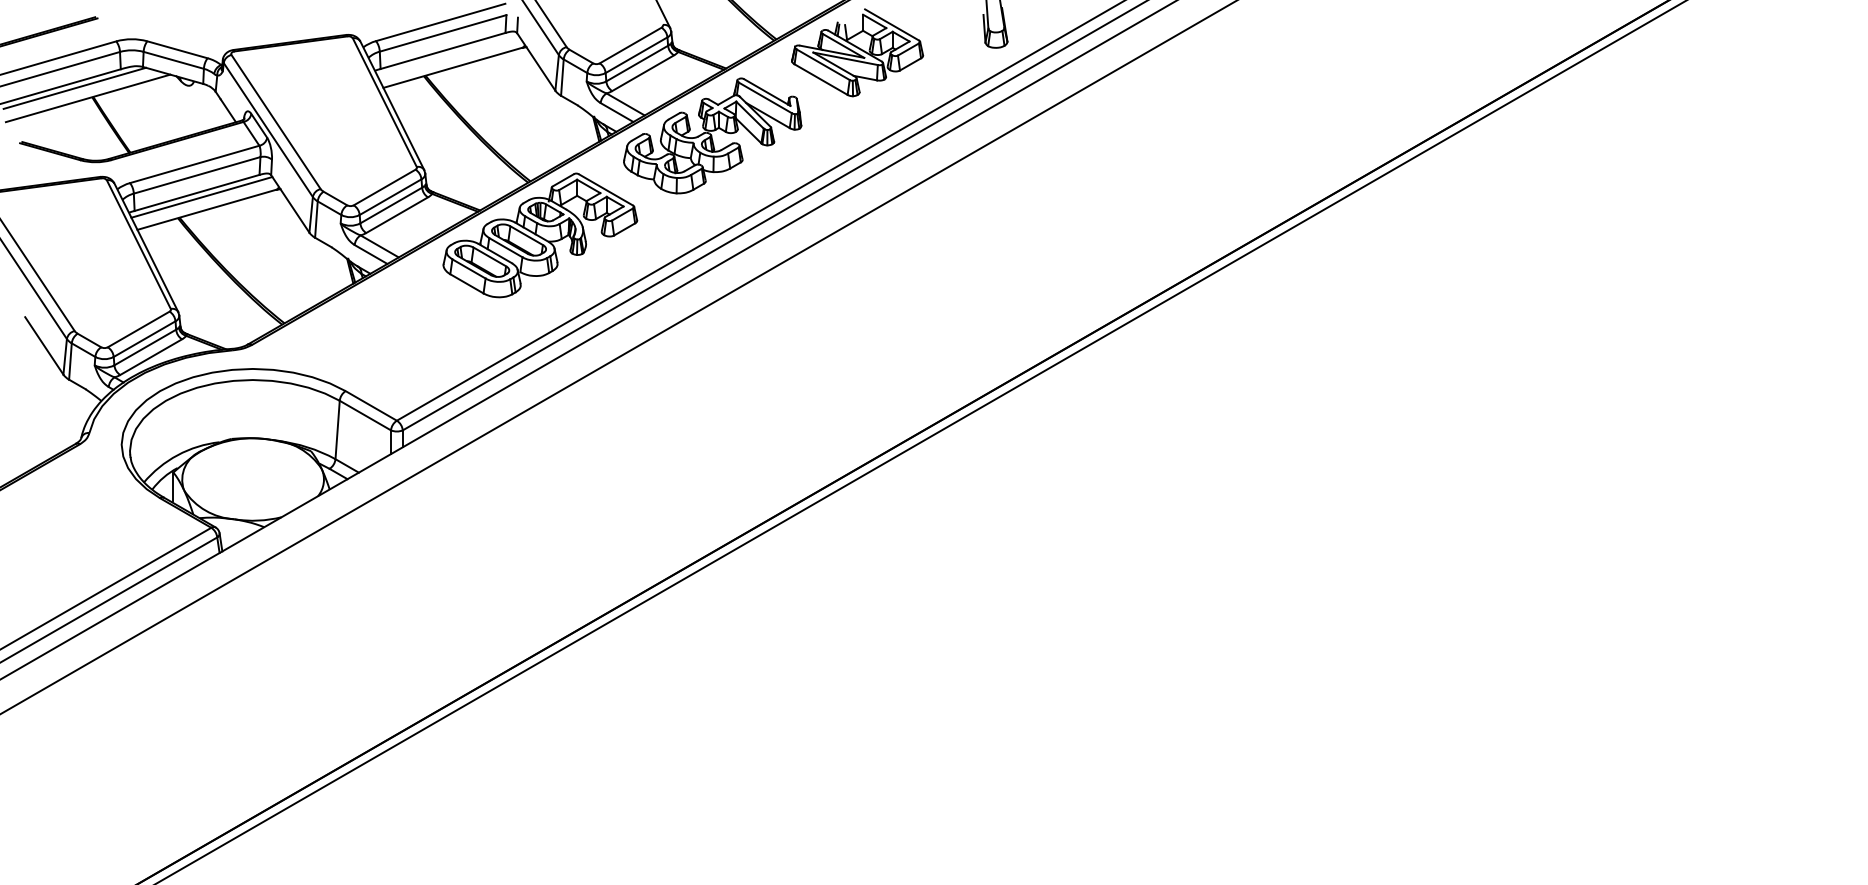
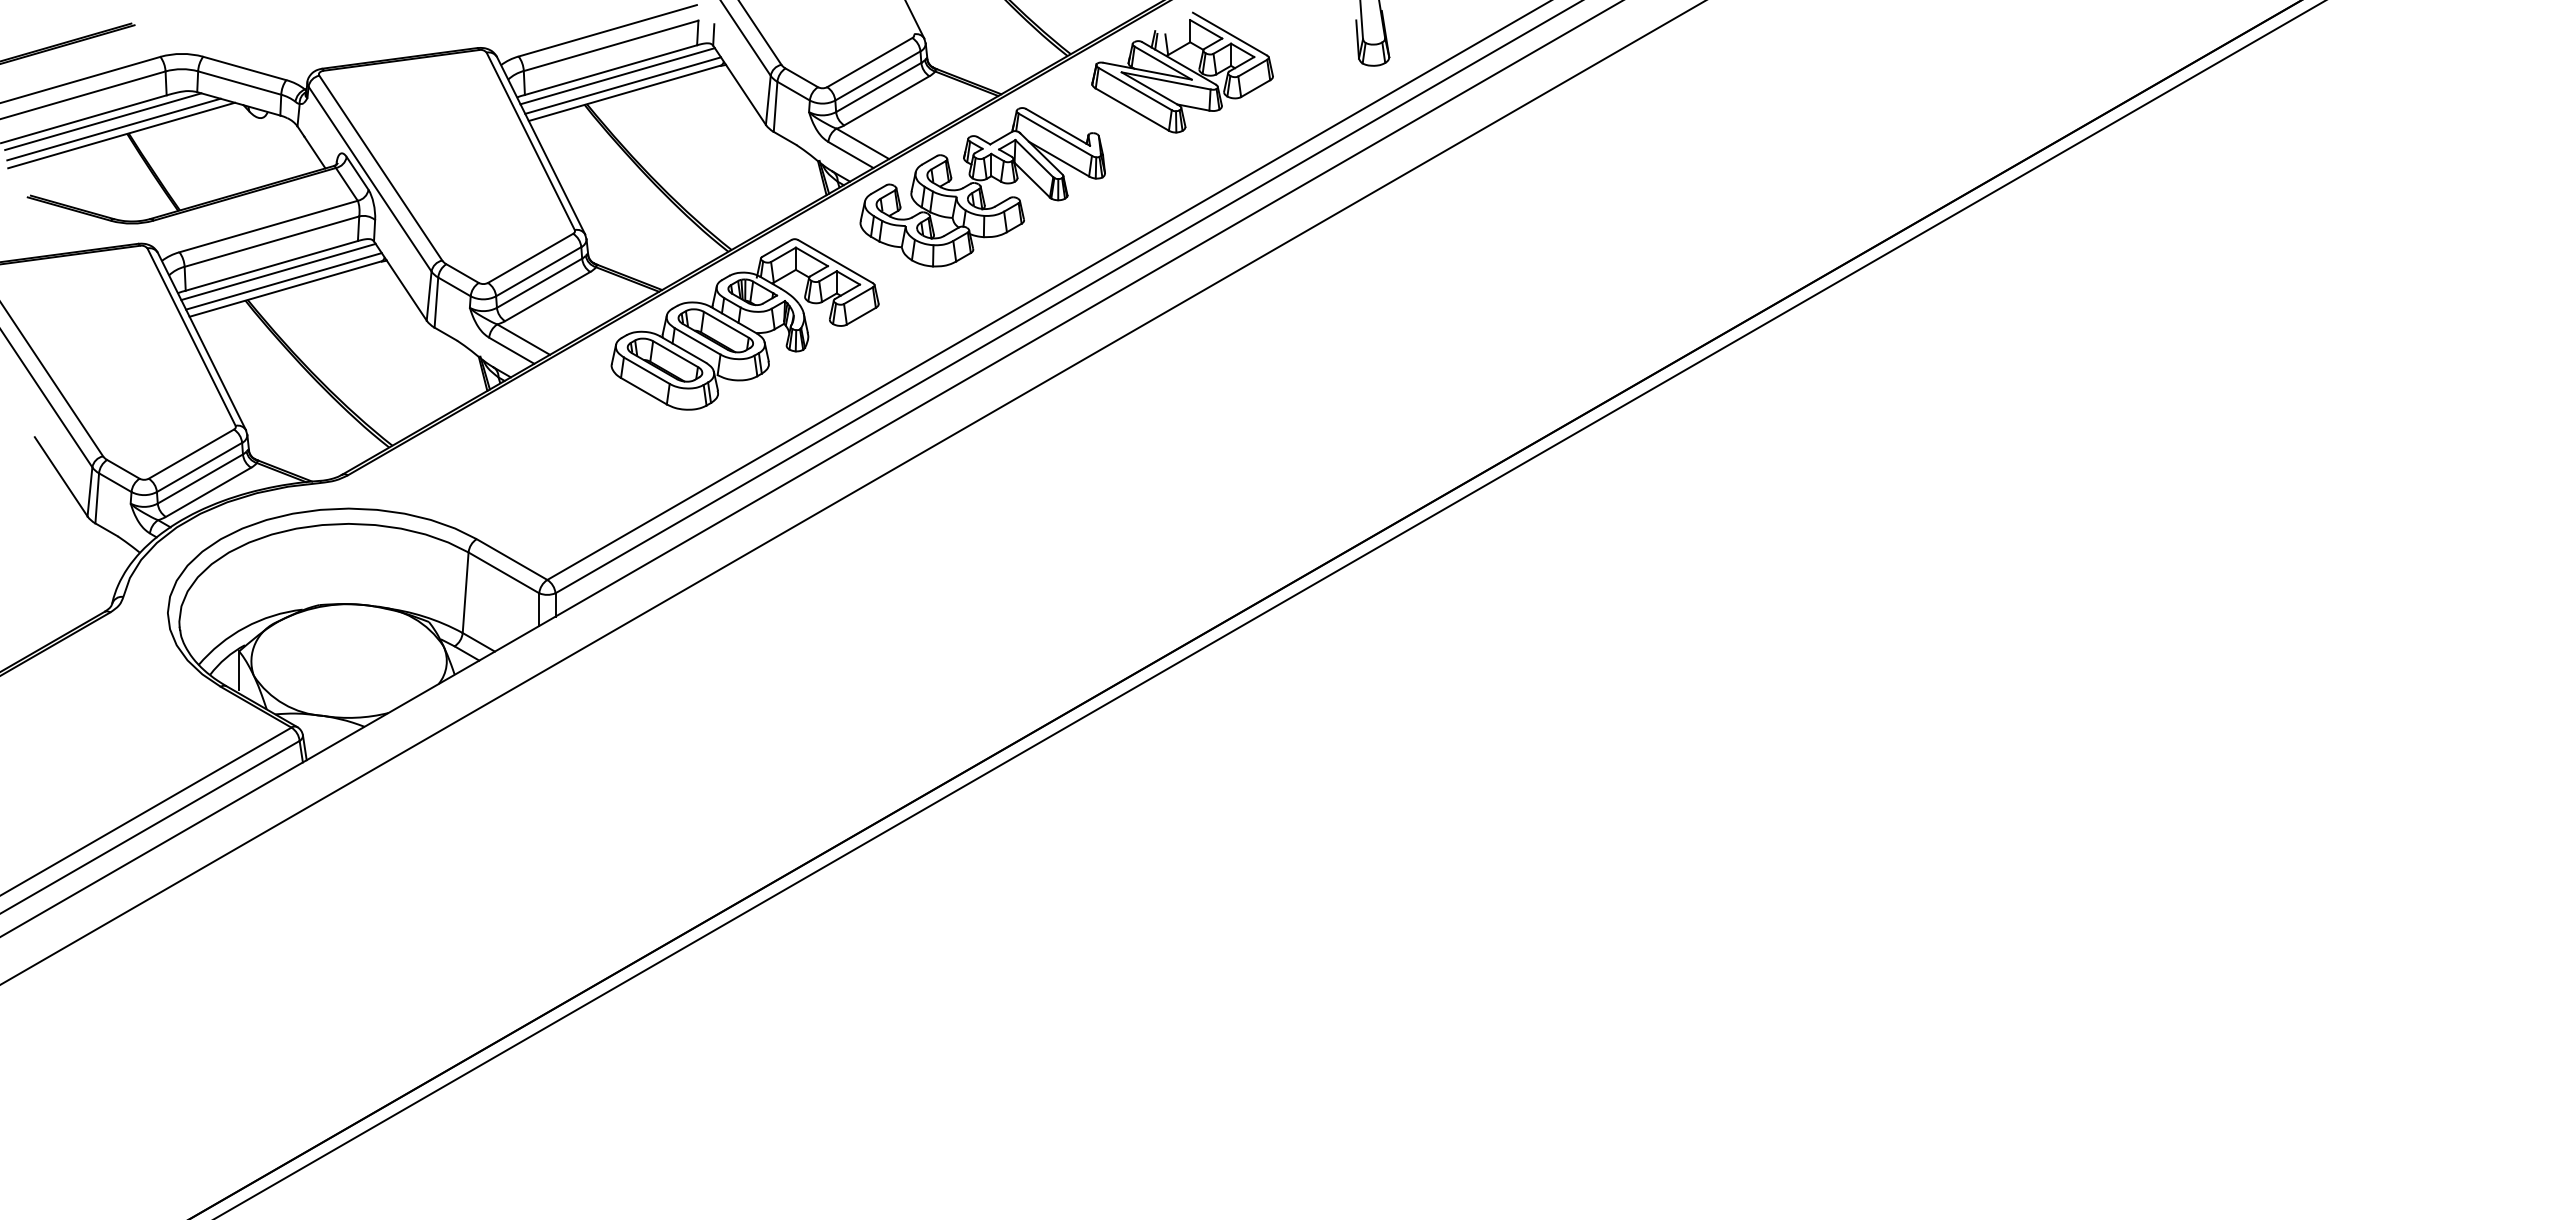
line: (447, 55) -> (617, 76), added
line: (451, 62) -> (622, 85), added
line: (82, 94) -> (113, 129), added
line: (205, 204) -> (283, 281), added

